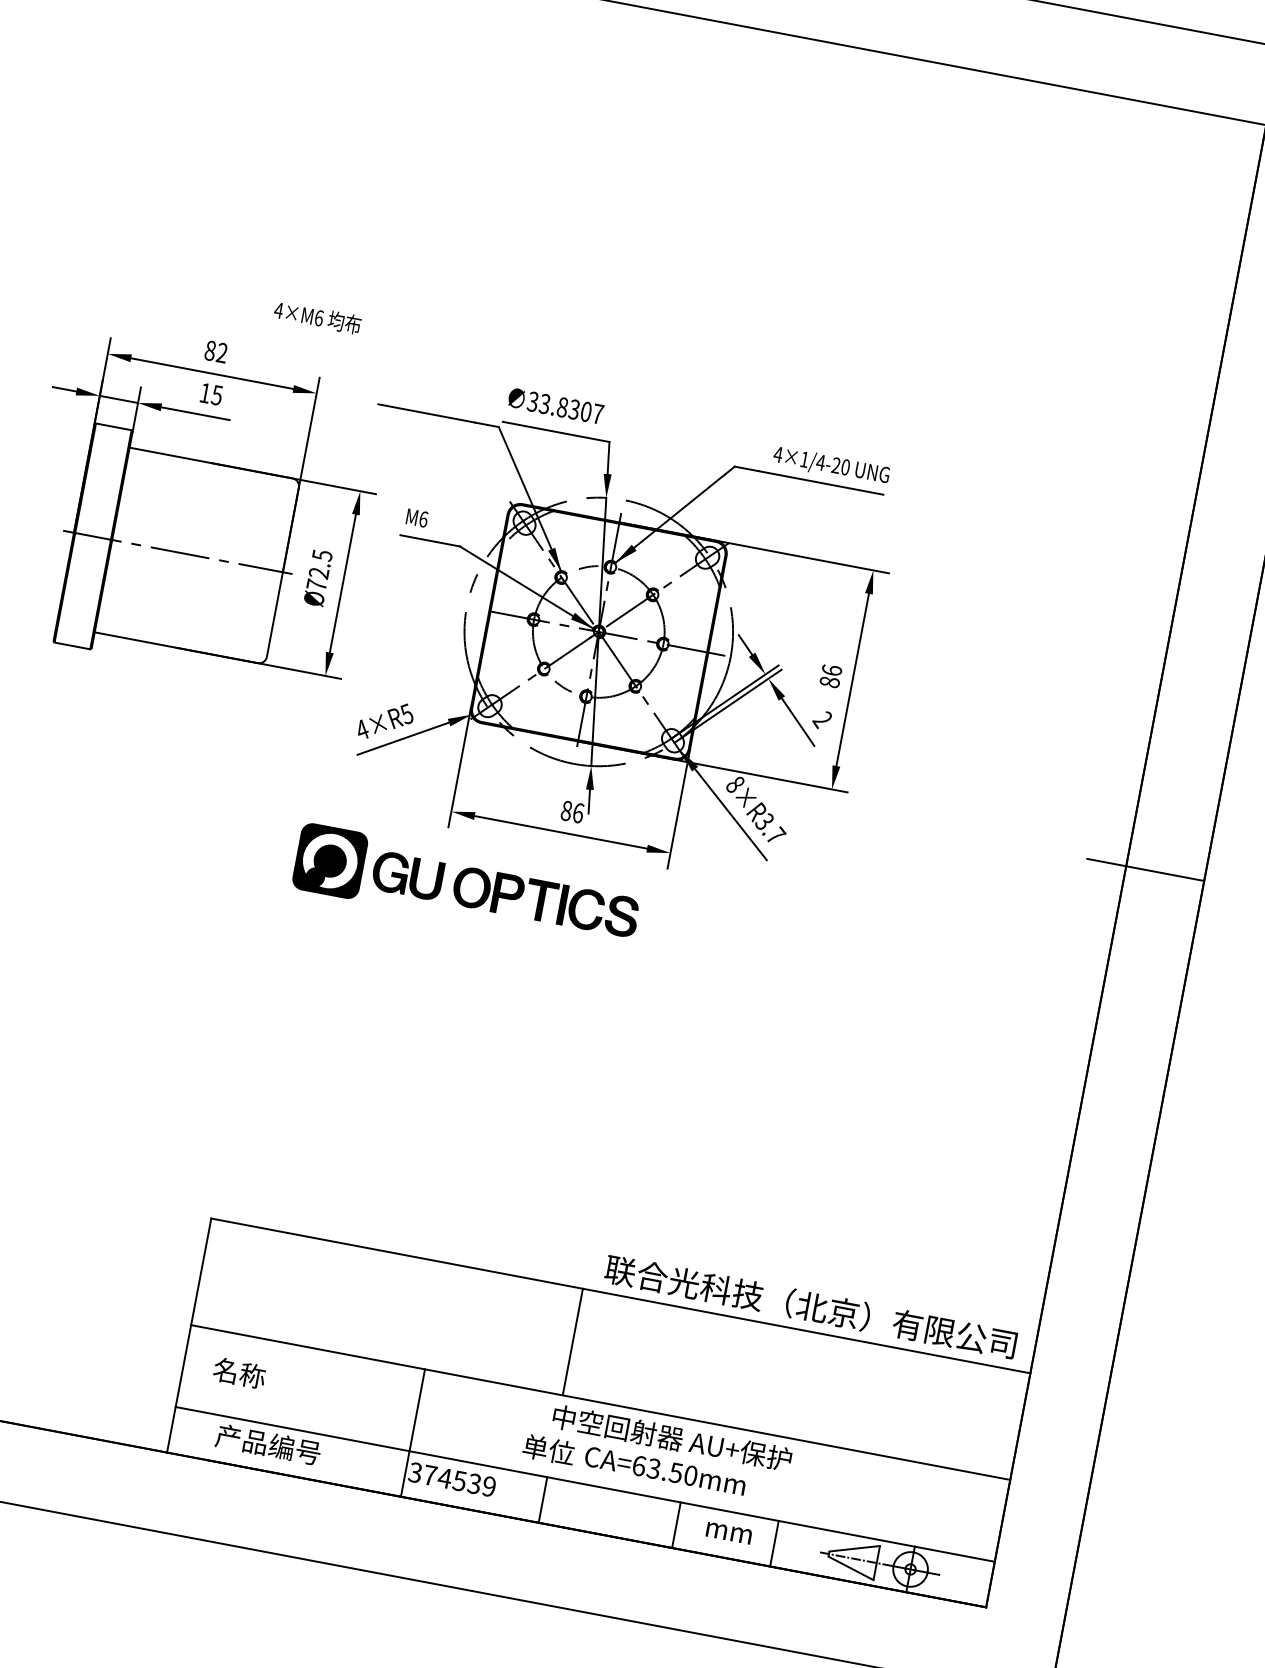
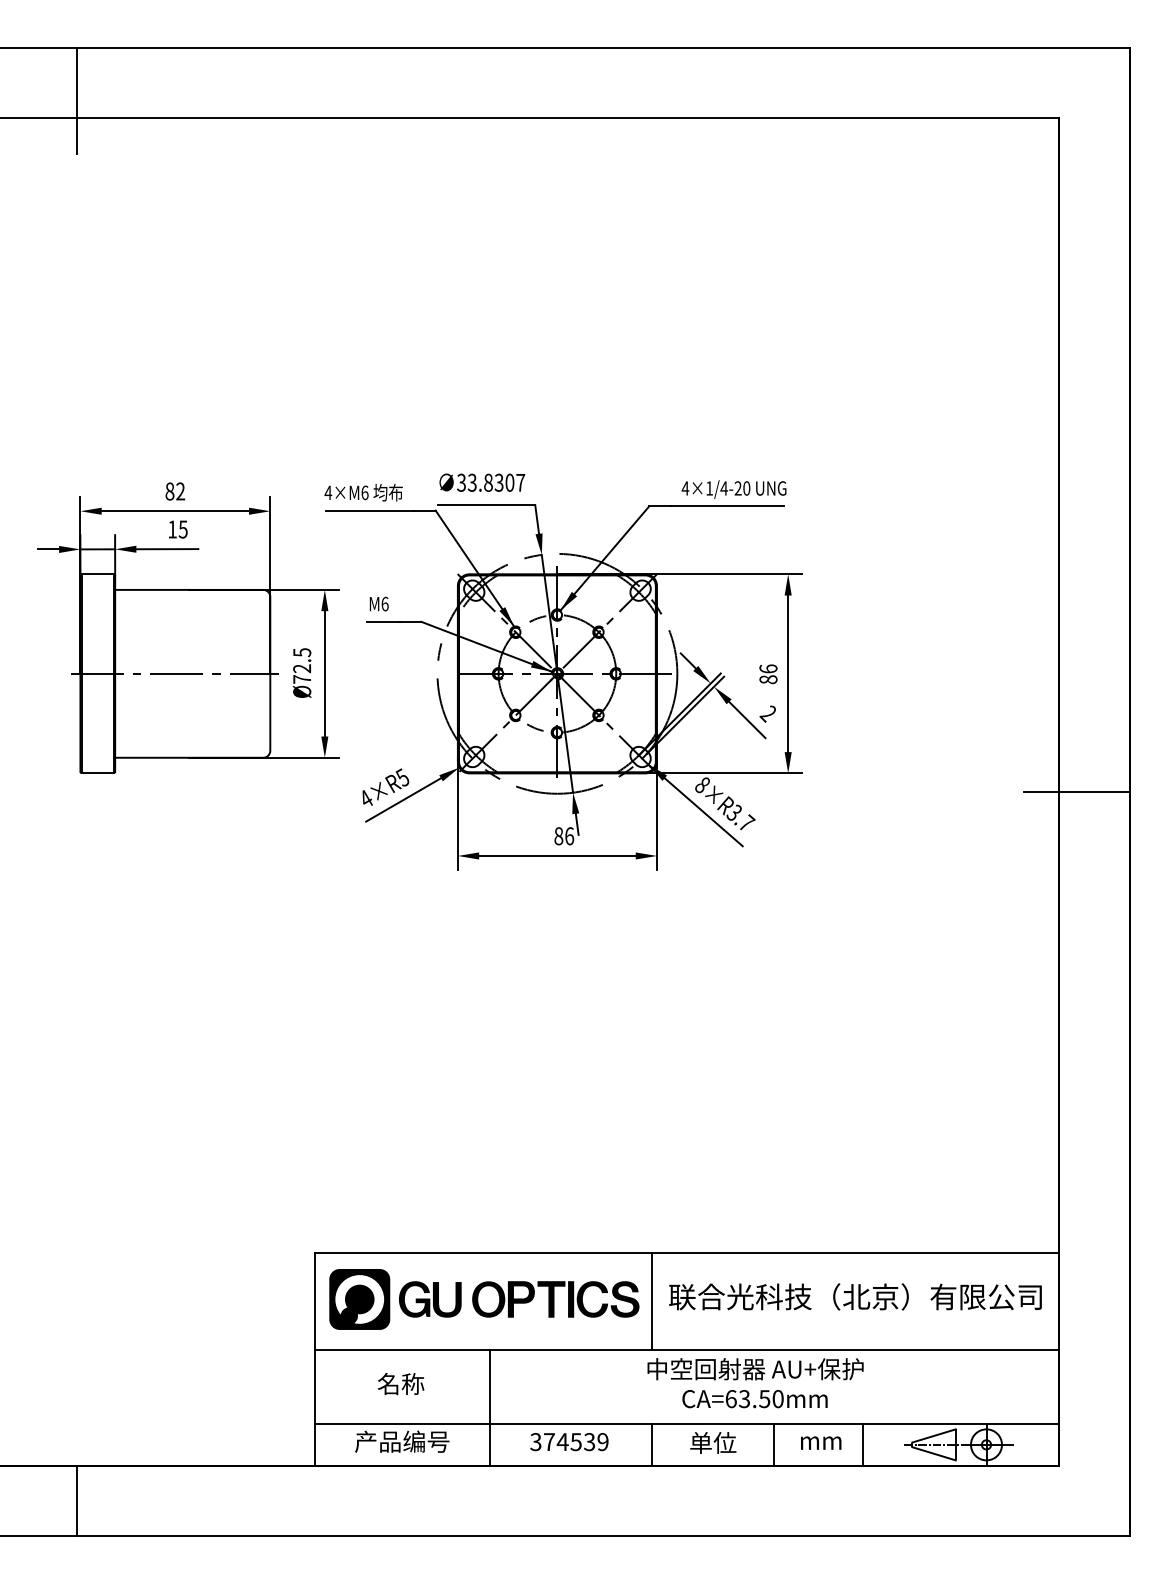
text: (317, 317) -> (363, 492), moved
part: (467, 887) -> (484, 1299), moved
text: (811, 1306) -> (855, 1296), moved
text: (239, 1373) -> (401, 1384), moved
line: (413, 1432) -> (490, 1407), moved
text: (549, 1449) -> (713, 1442), moved

